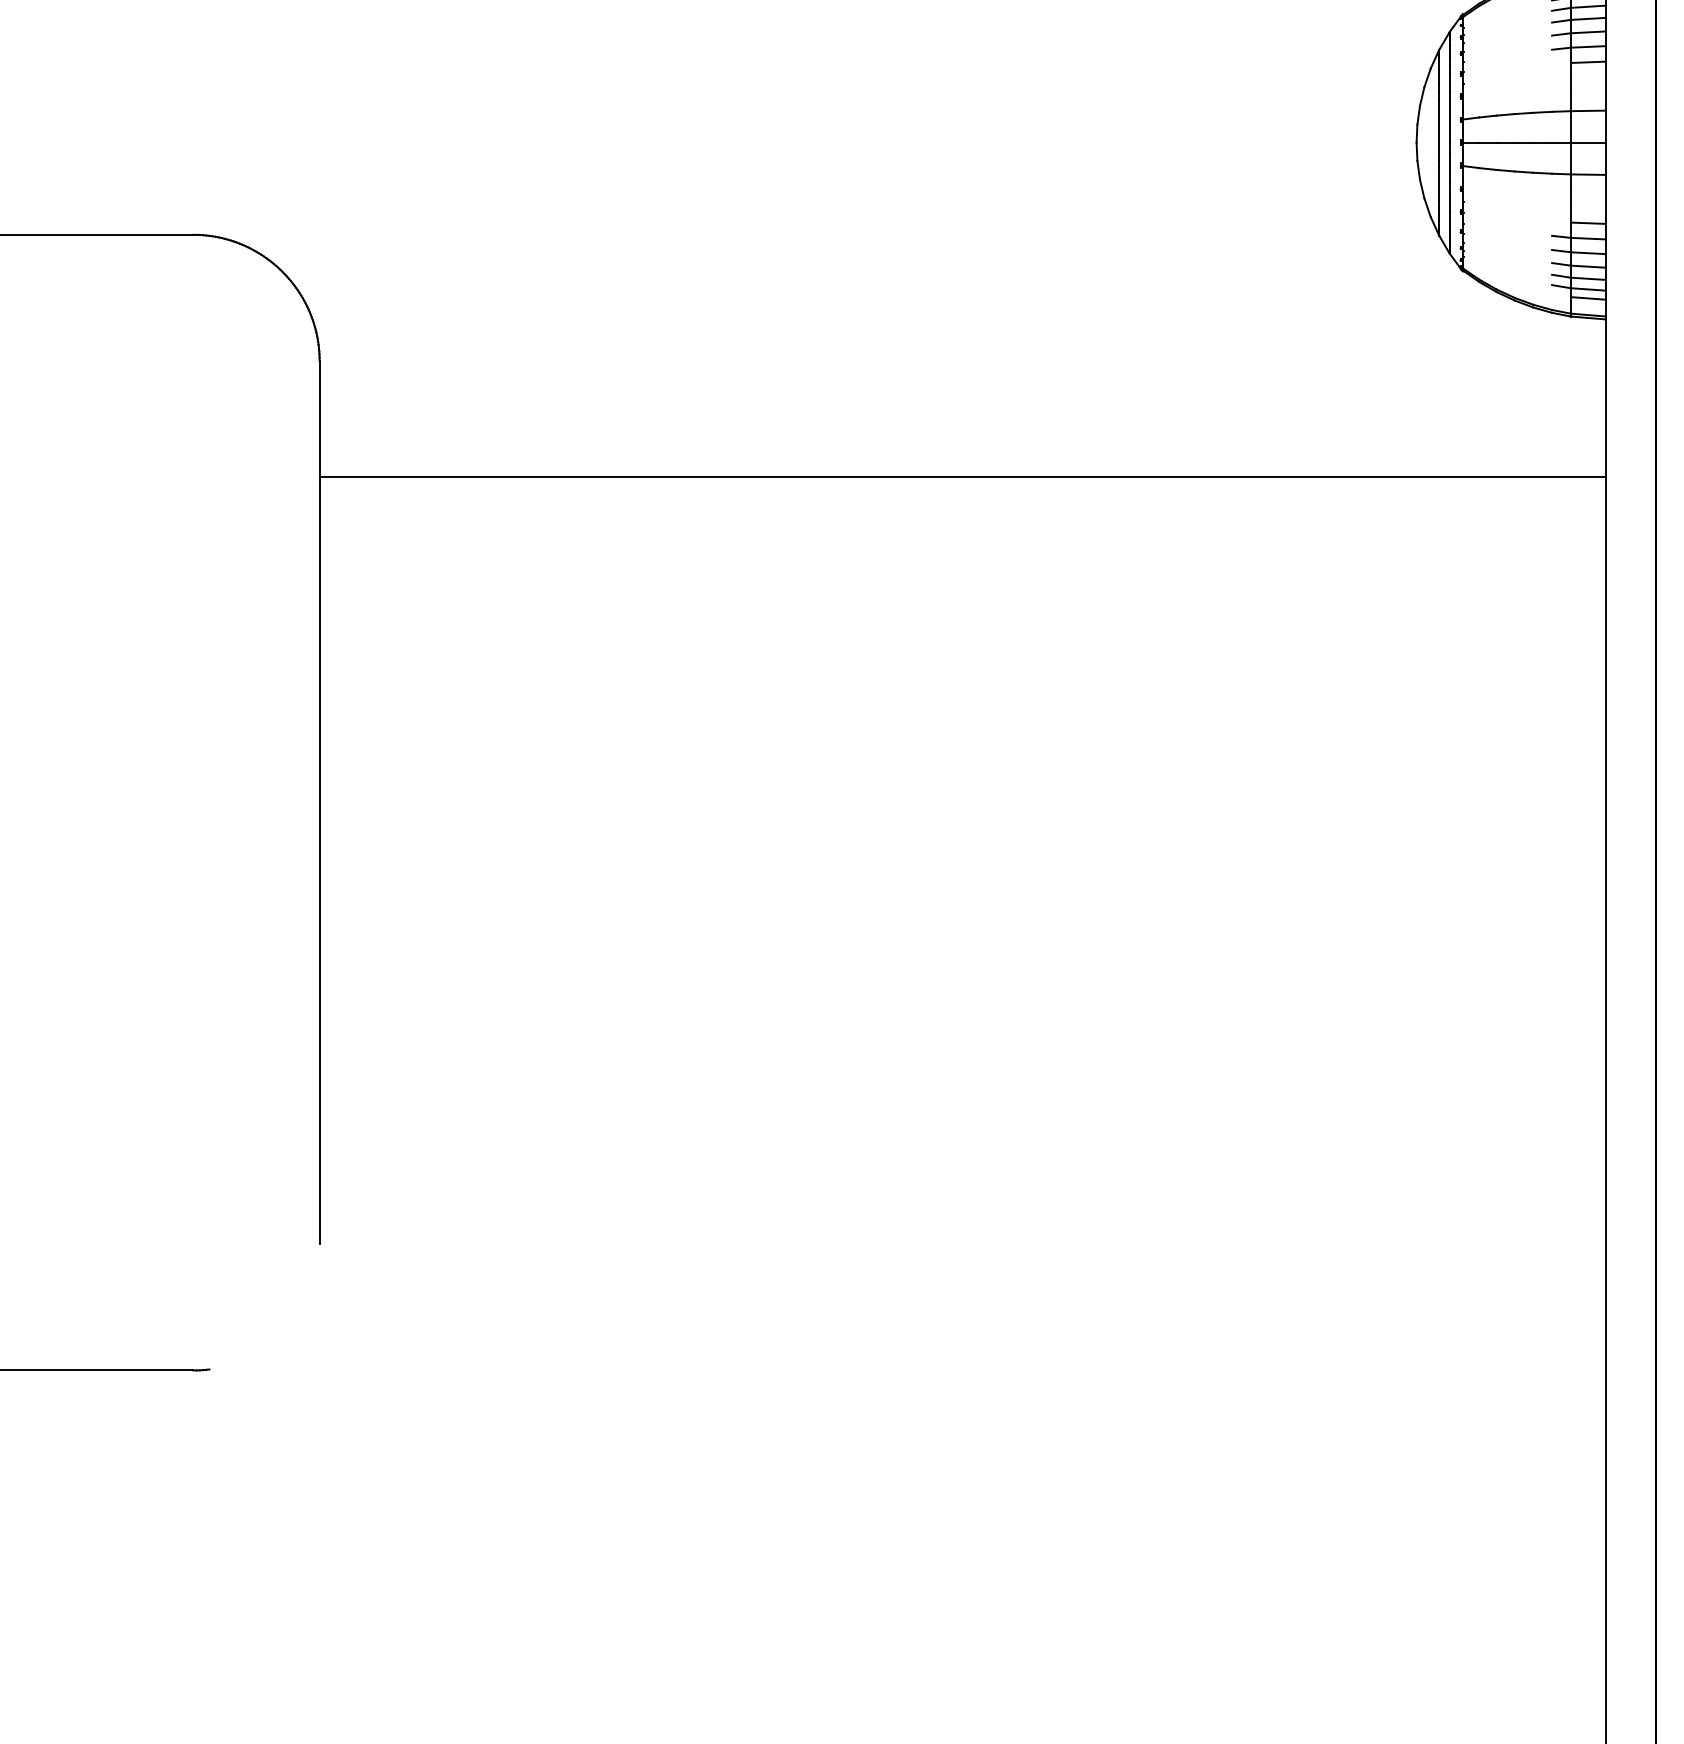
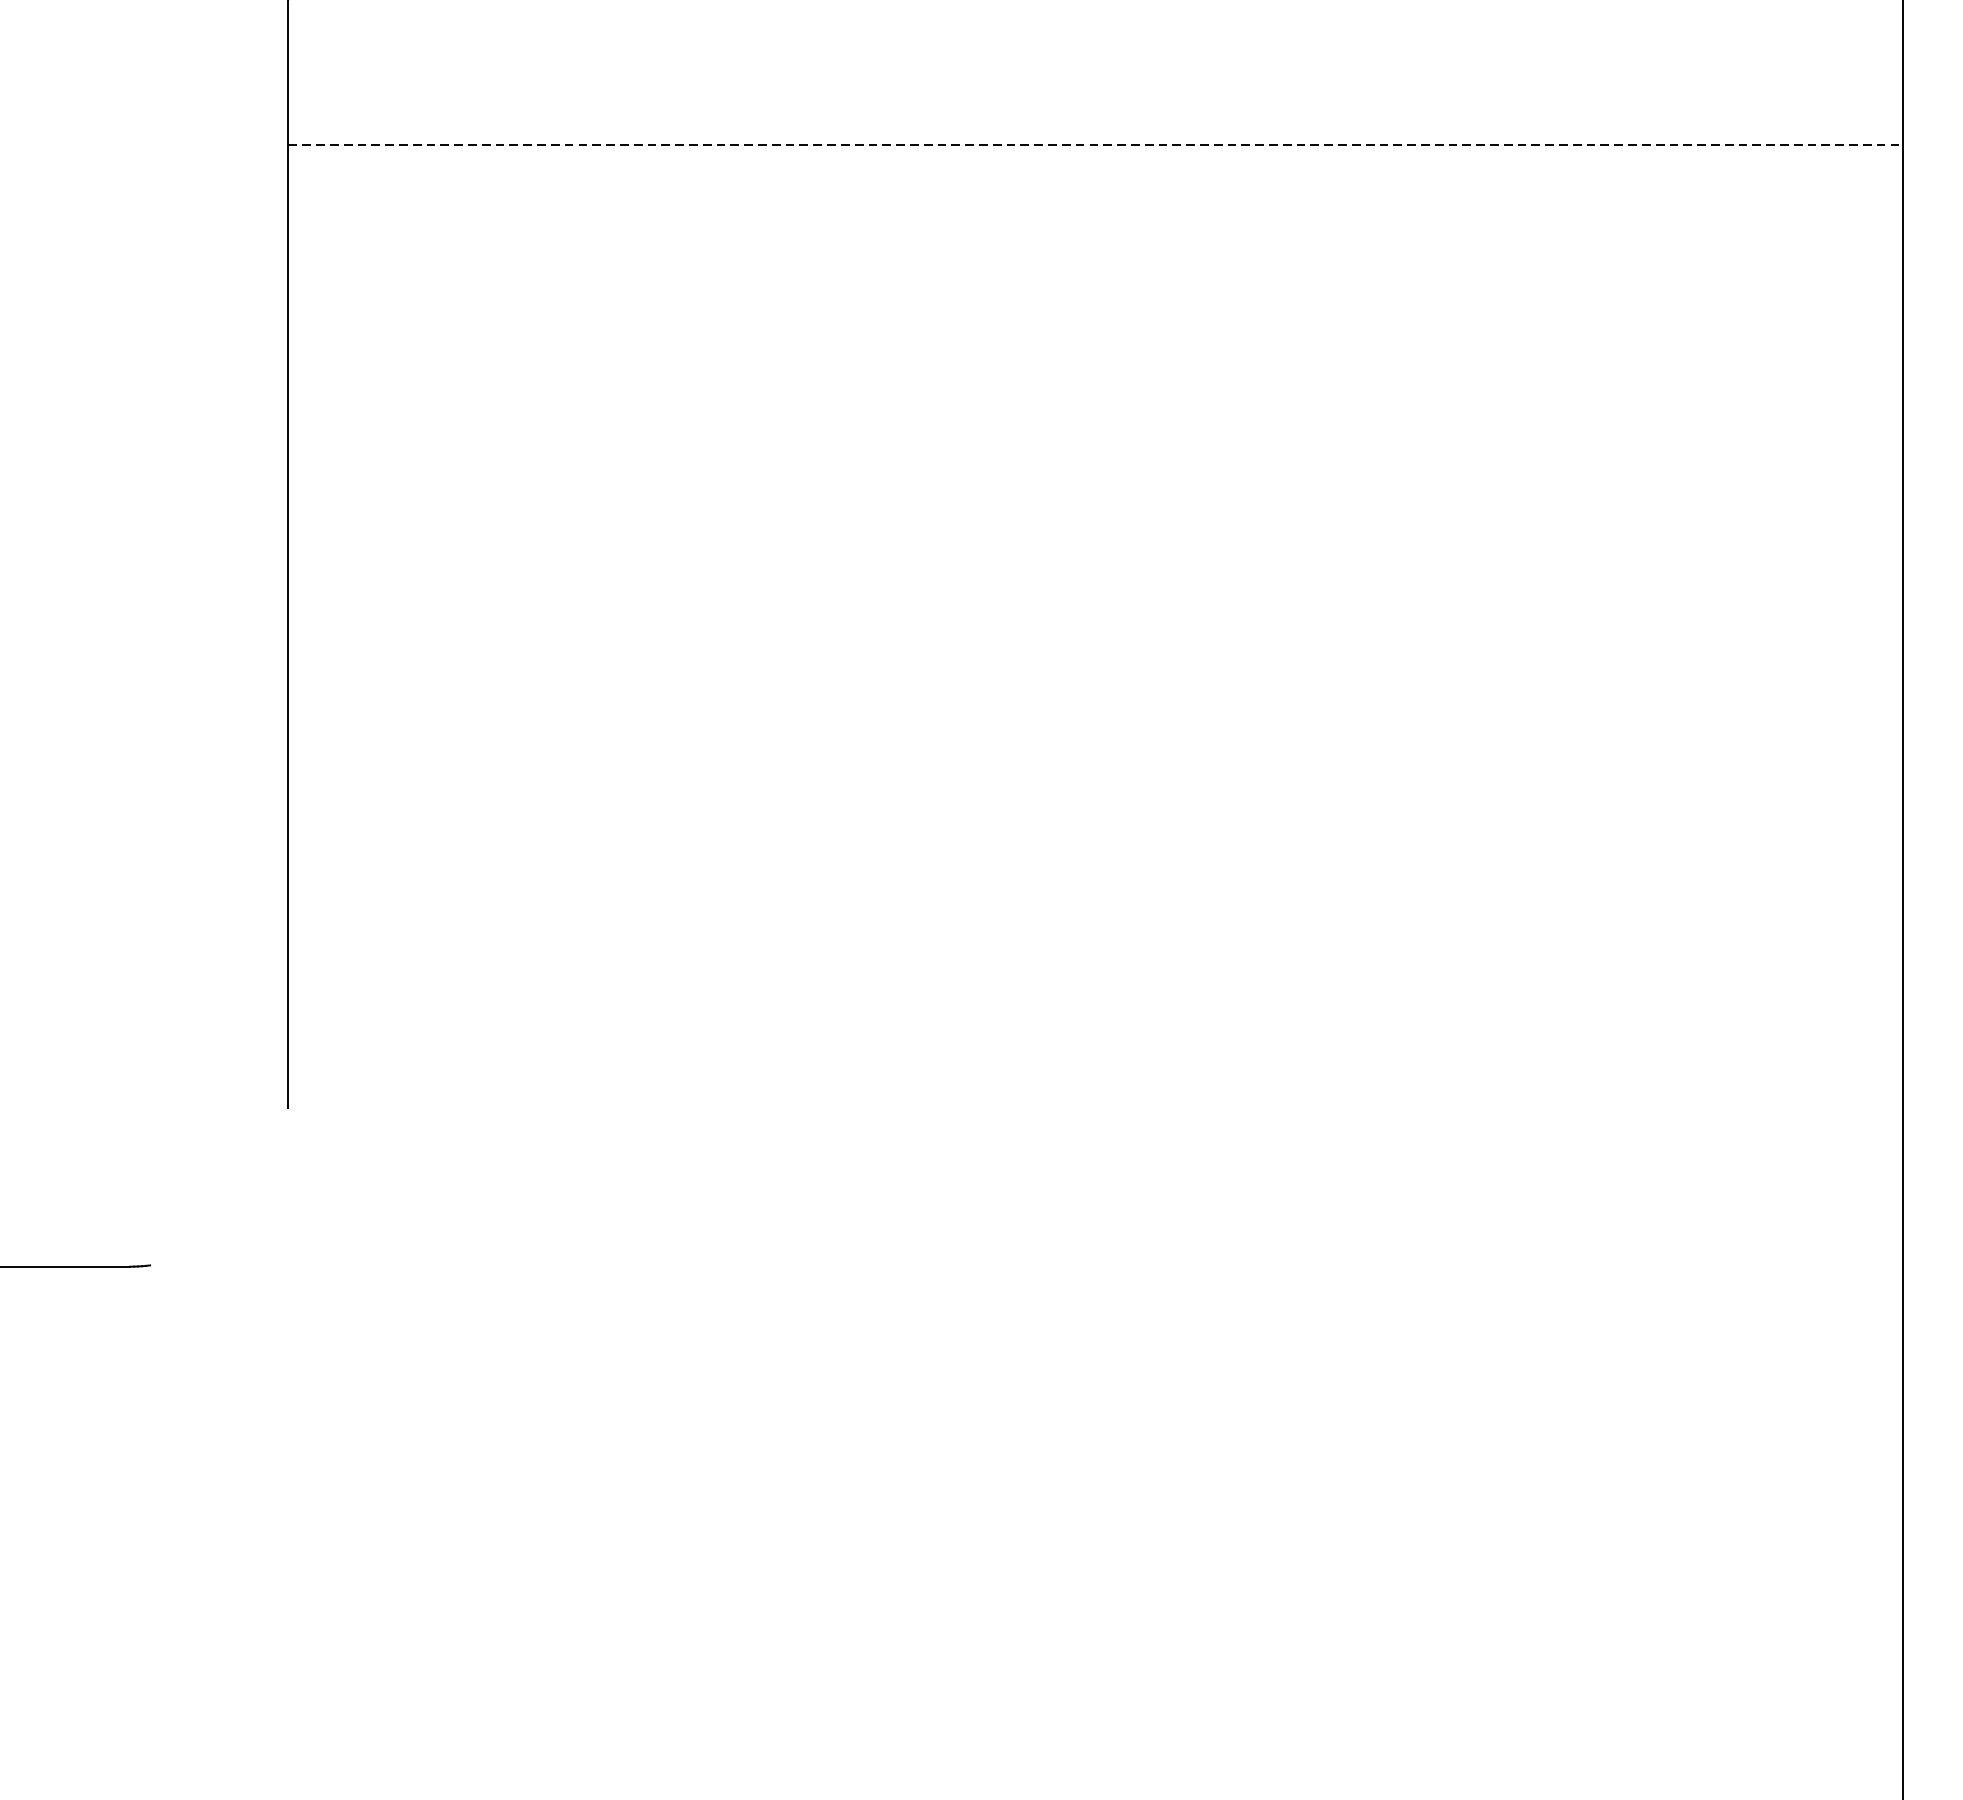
line: (962, 477) -> (1095, 145), solid -> dashed

